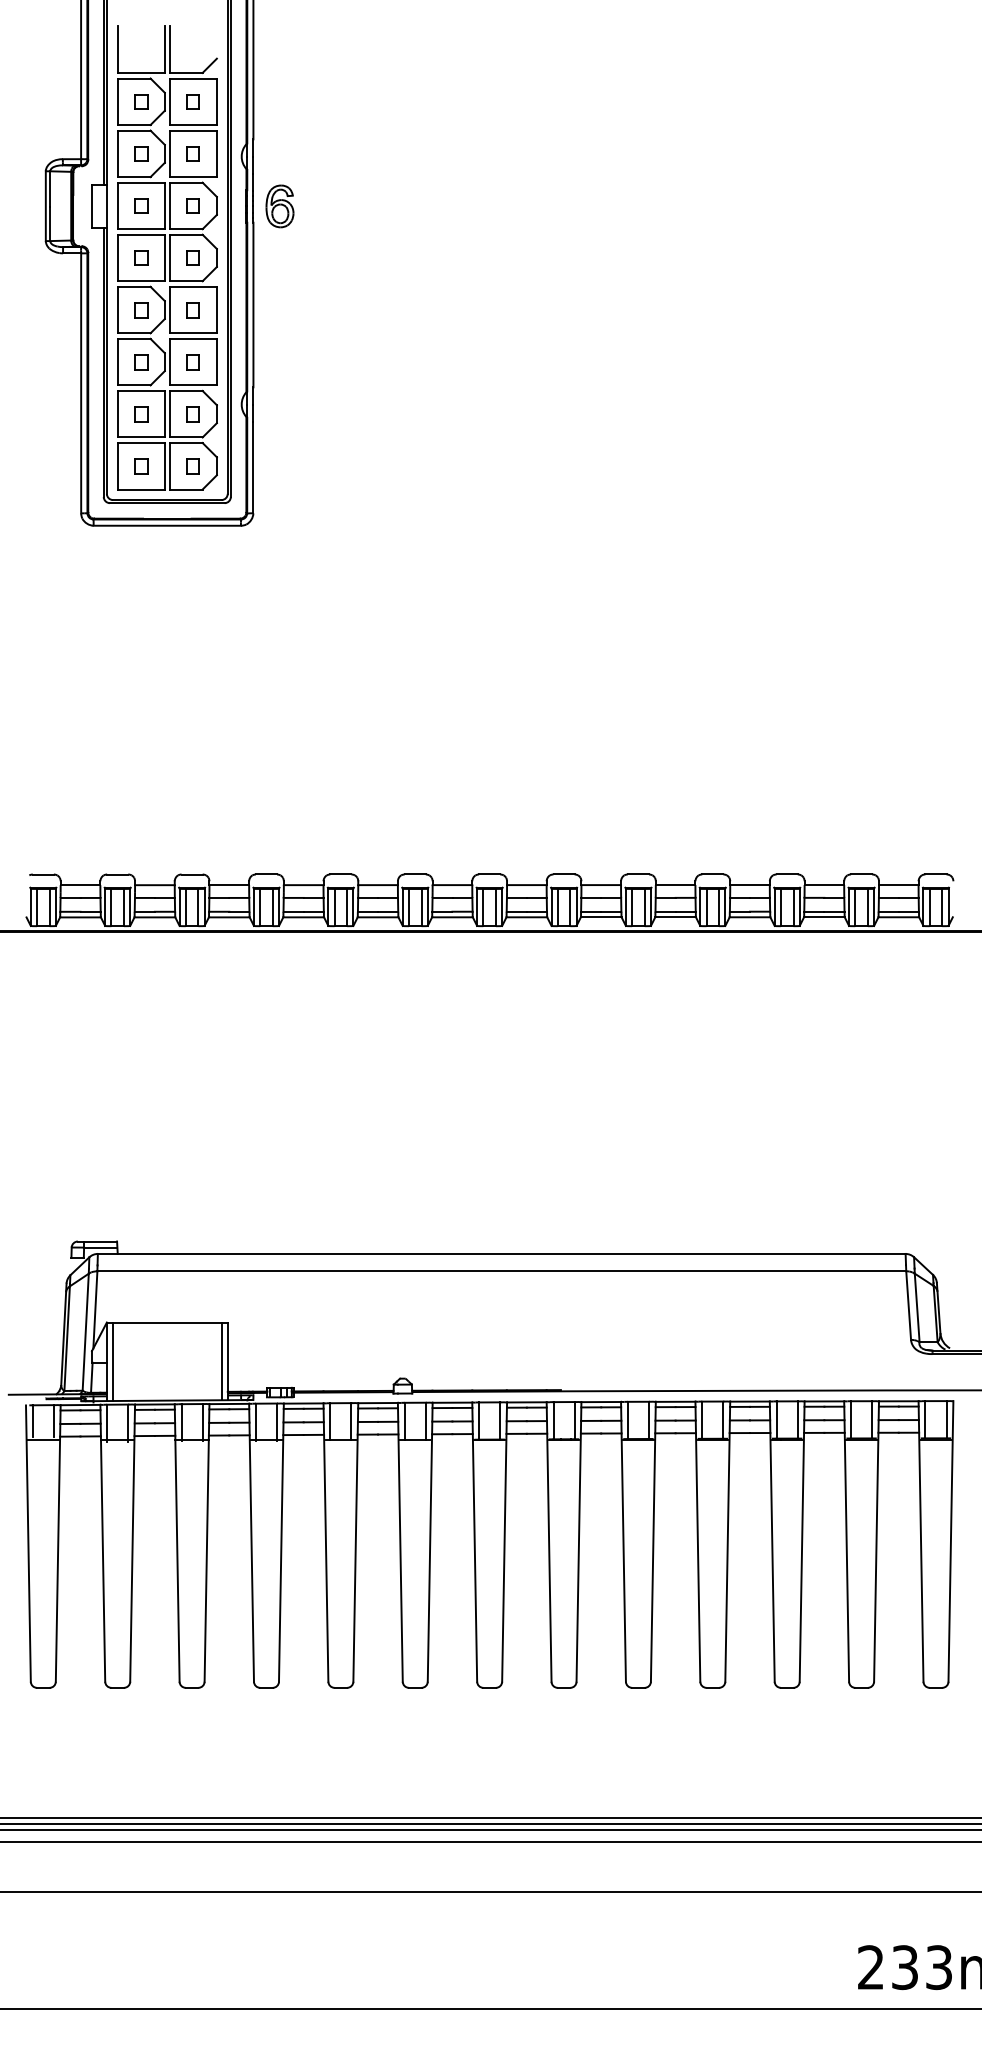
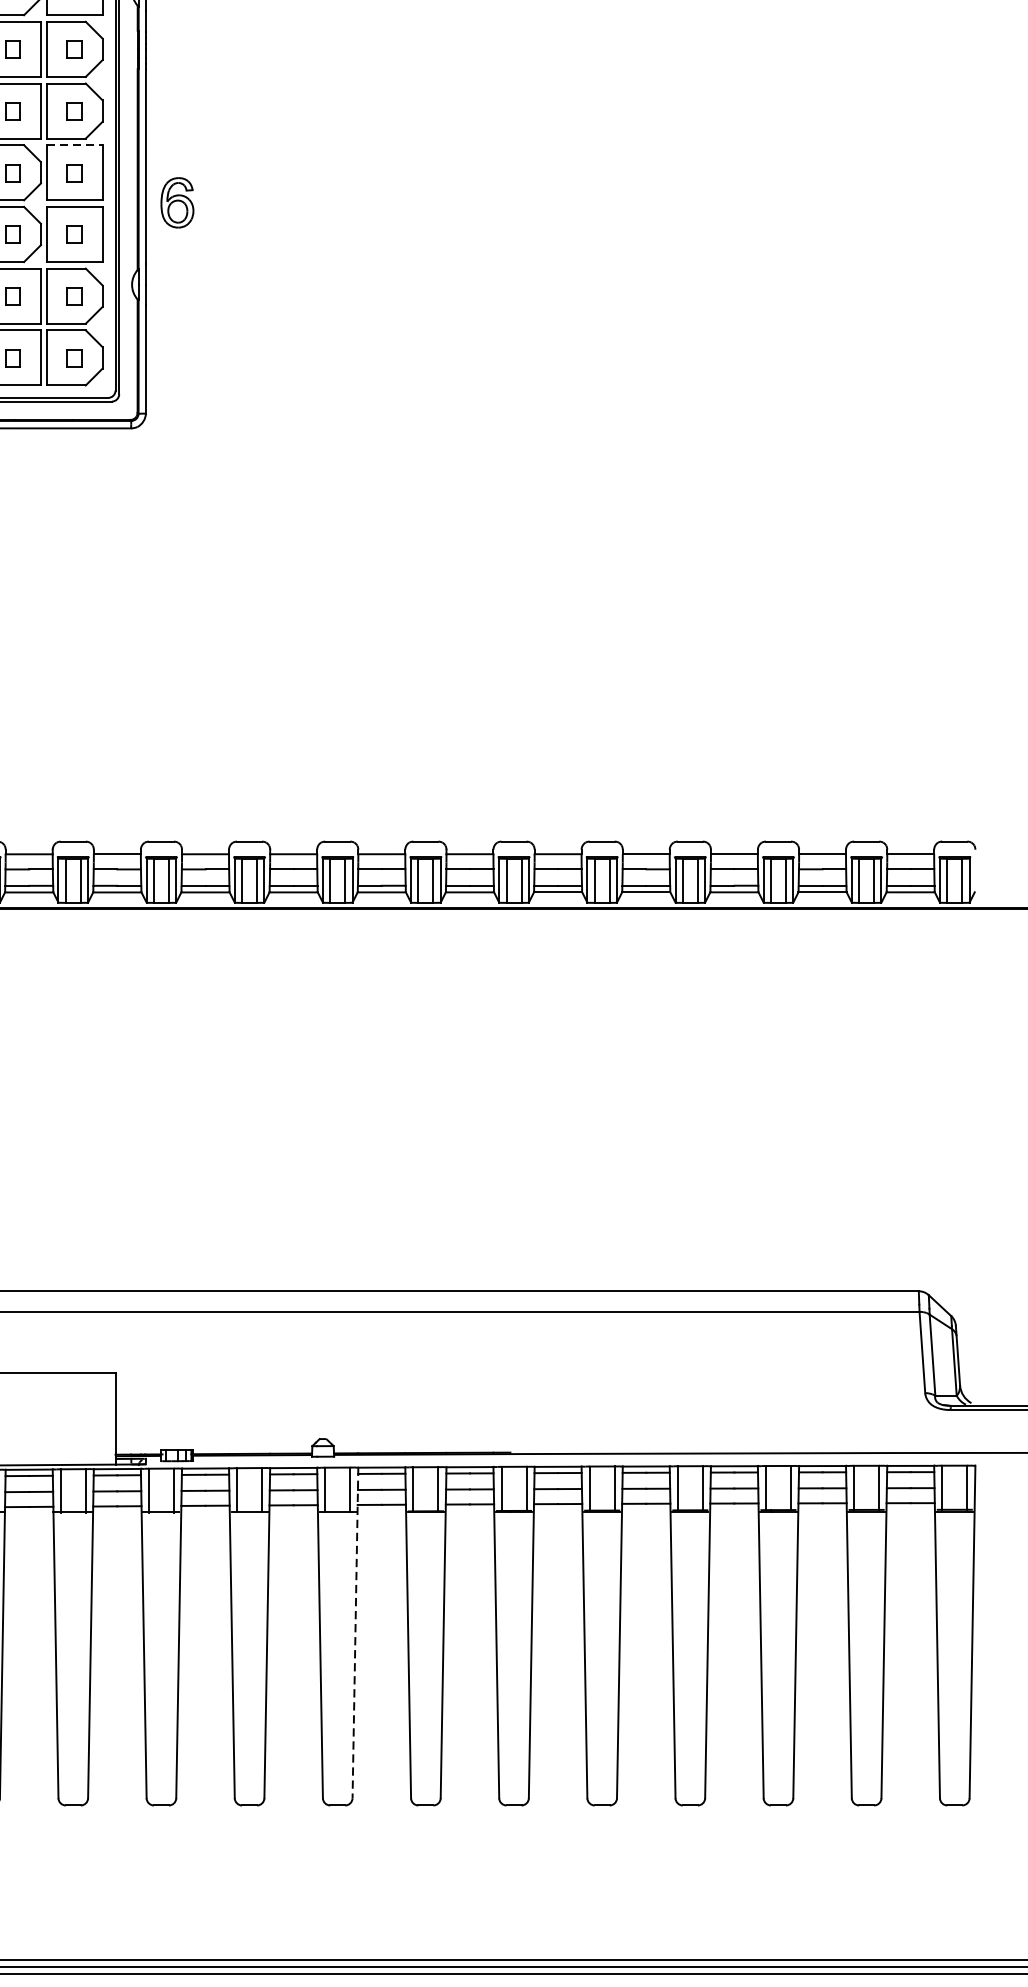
part: (279, 206) -> (176, 202), moved
line: (193, 286) -> (74, 144), solid -> dashed
line: (221, 1361) -> (108, 1418), removed
line: (430, 1542) -> (355, 1633), solid -> dashed

